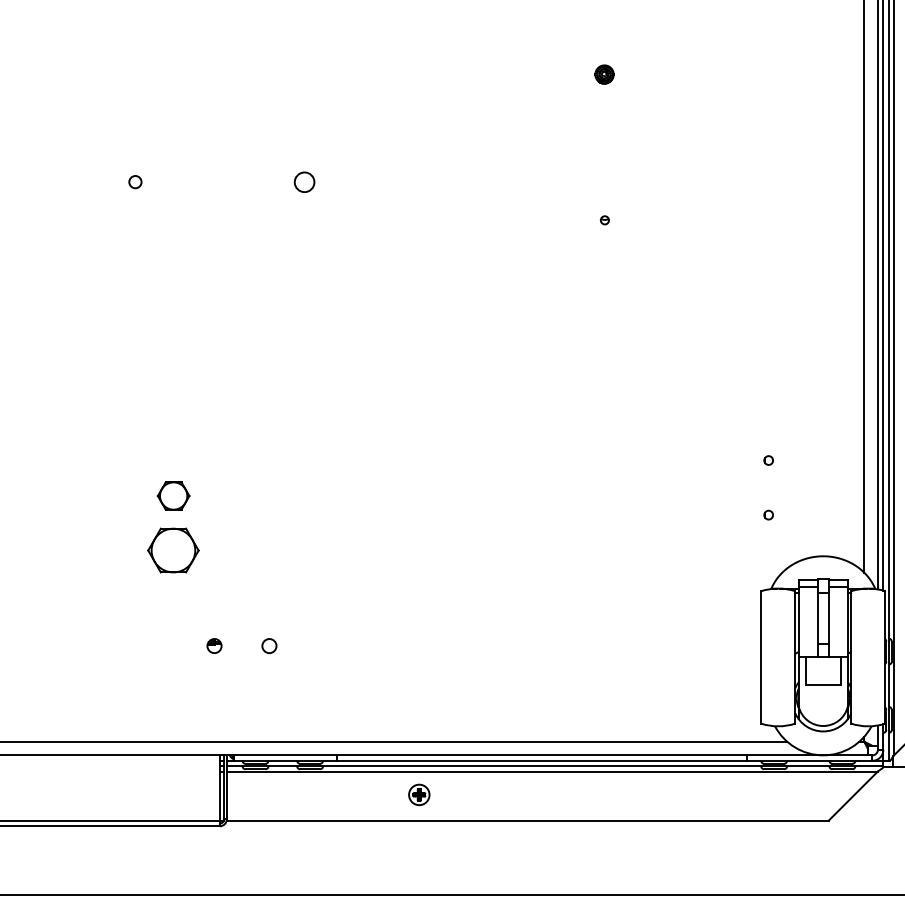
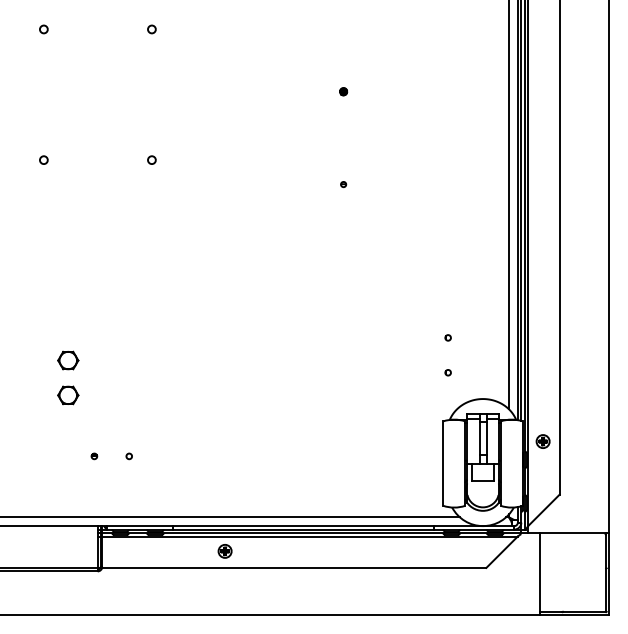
part: (604, 74) -> (343, 91), size x0.62
circle: (304, 181) -> (151, 159), size x0.62
part: (173, 550) -> (68, 395), size x0.62
part: (214, 646) -> (94, 456), size x0.62
circle: (267, 646) -> (128, 456), size x0.62

